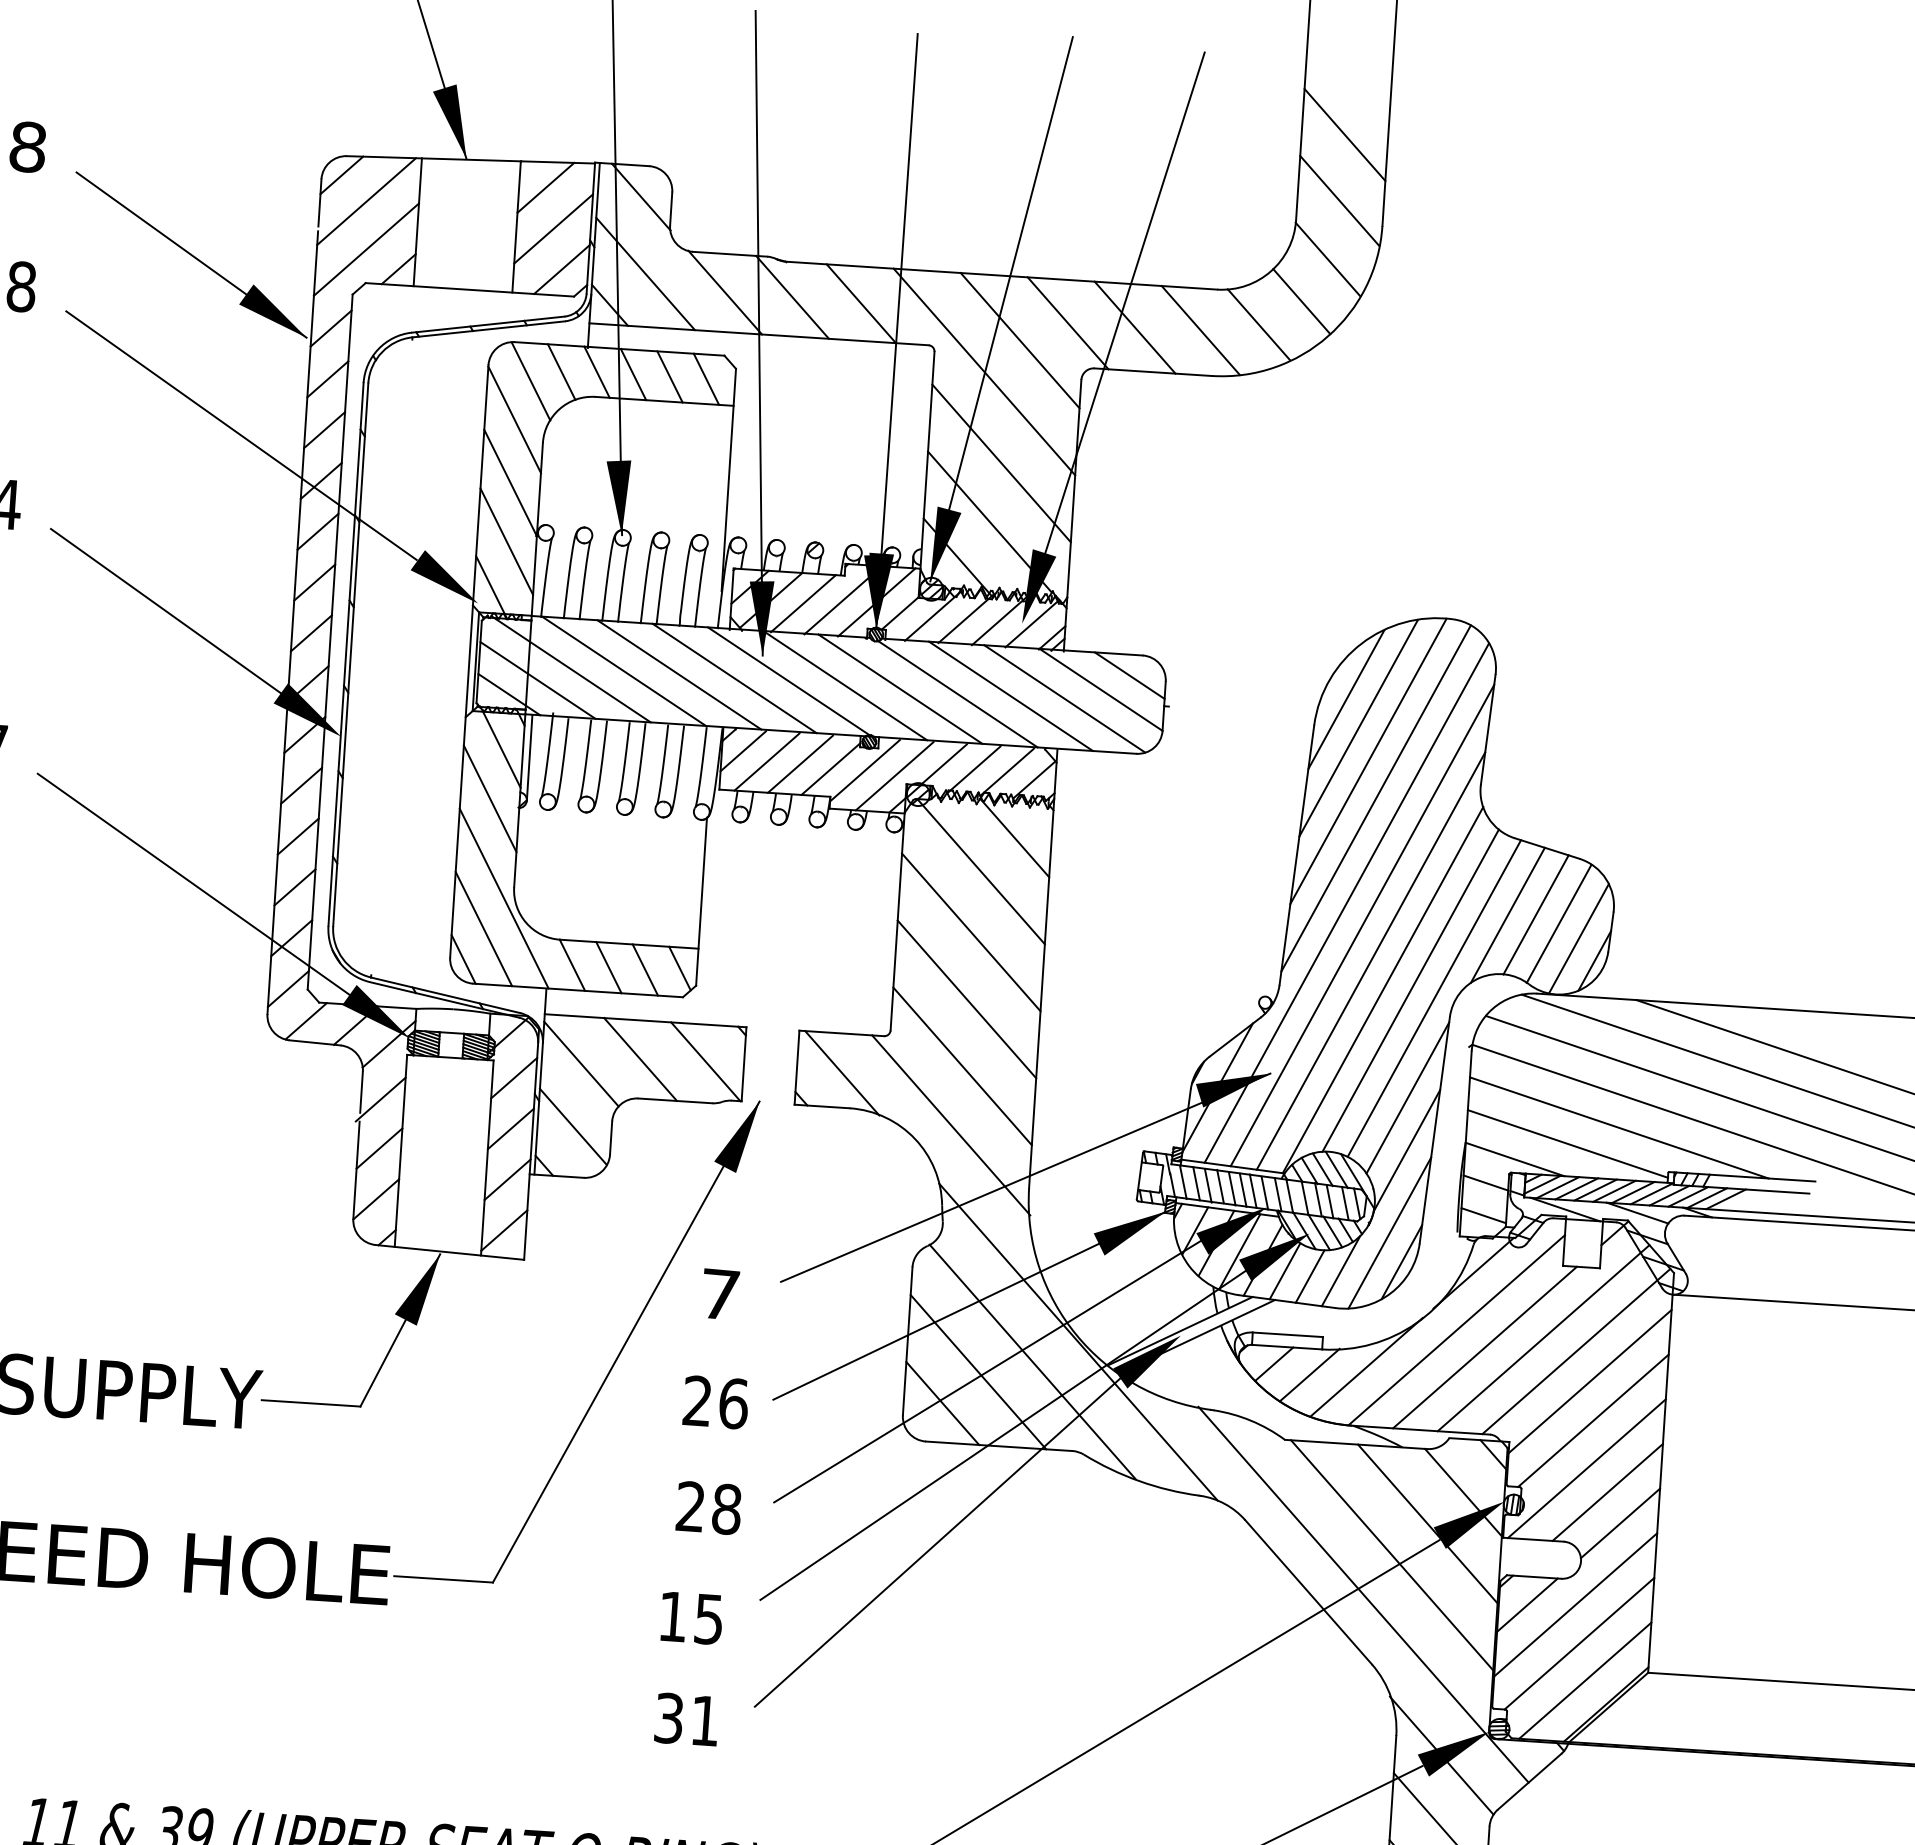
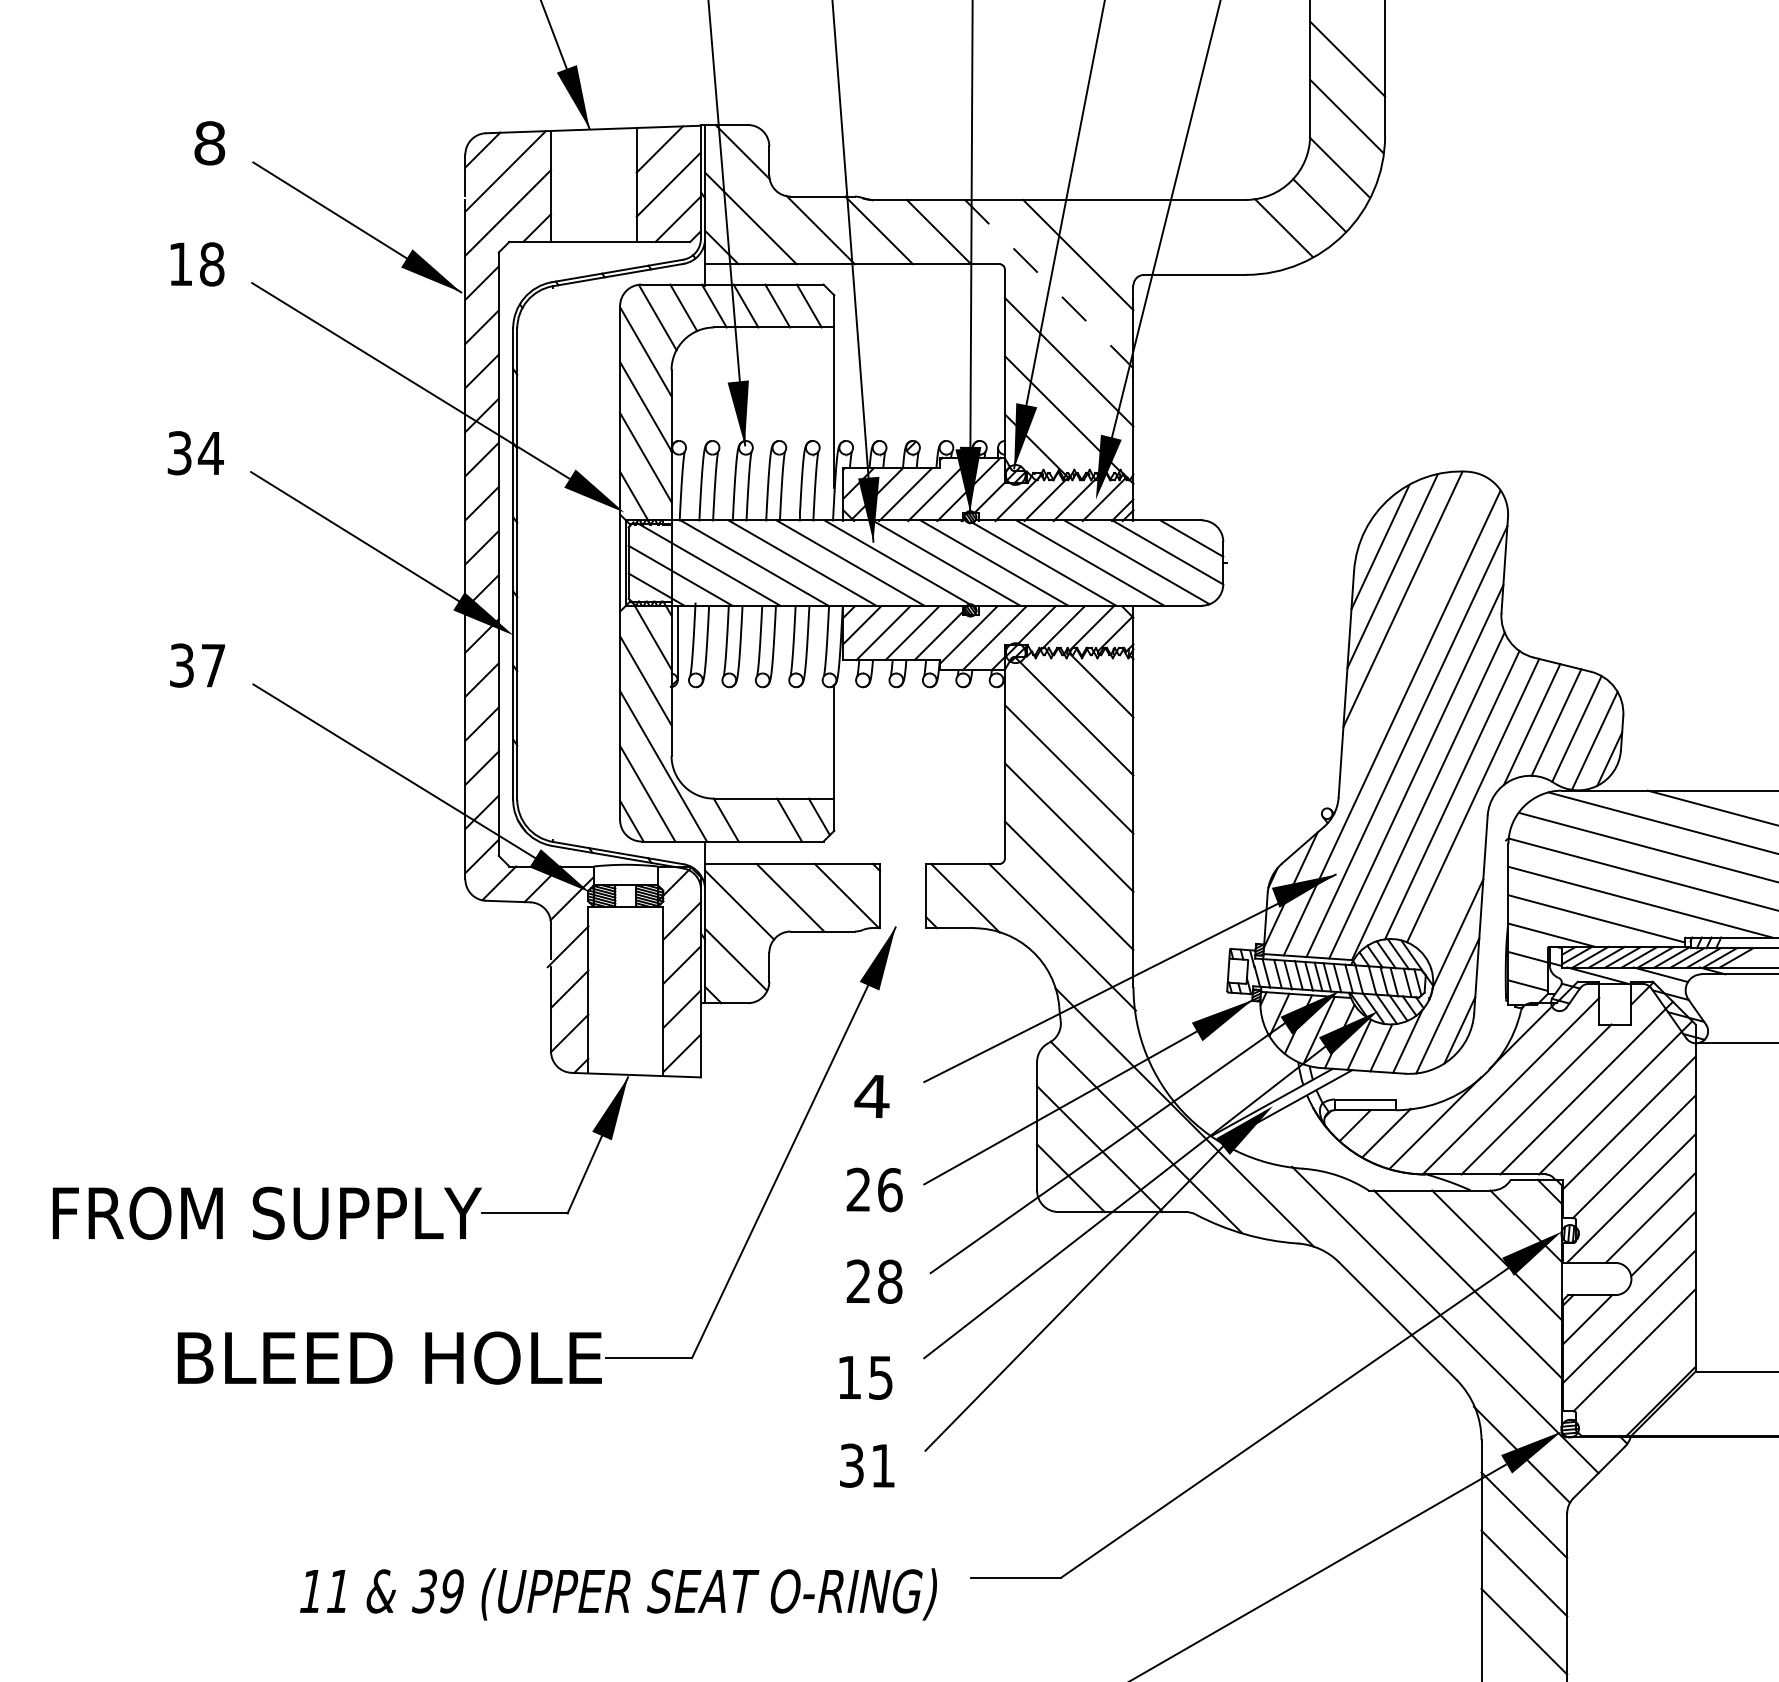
line: (1067, 322) -> (1118, 236), removed
line: (1134, 326) -> (1176, 236), removed
line: (1200, 329) -> (1233, 235), removed
line: (984, 372) -> (1049, 284), solid -> dashed
line: (1375, 797) -> (1411, 630), removed
line: (608, 966) -> (757, 819), removed
line: (1407, 1097) -> (1455, 887), removed
text: (719, 1294) -> (871, 1096), 7 -> 4
line: (1584, 1680) -> (1641, 1381), removed

